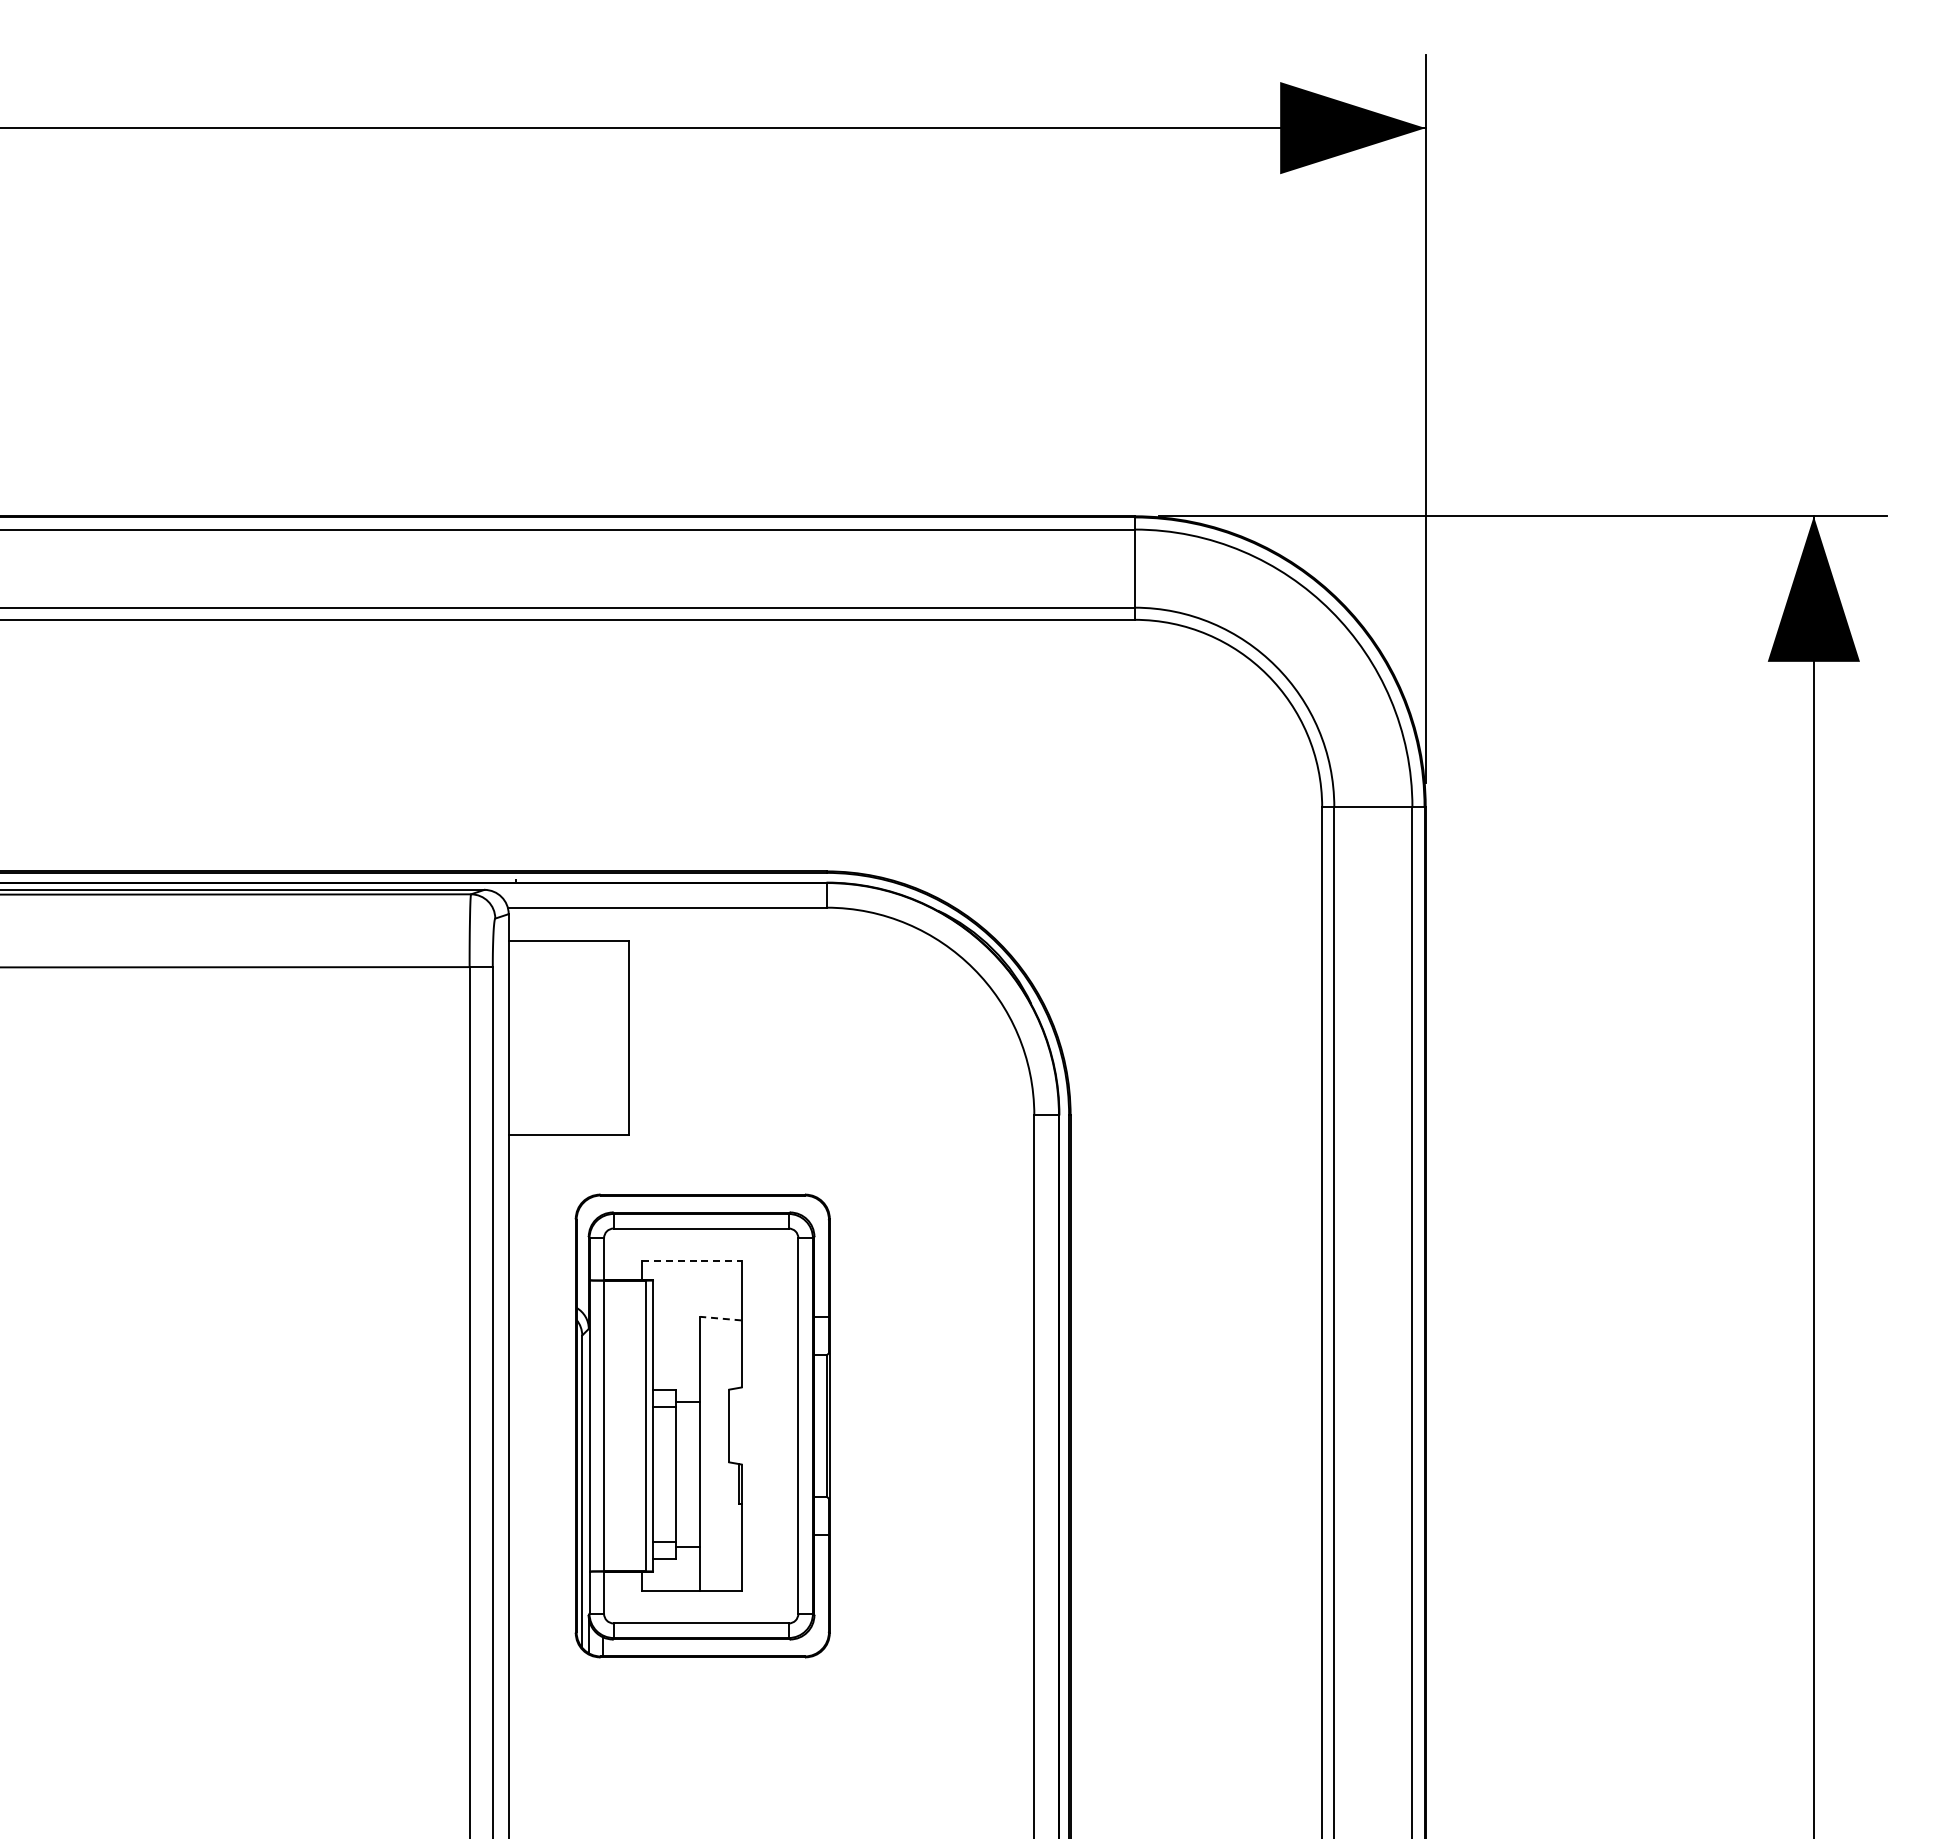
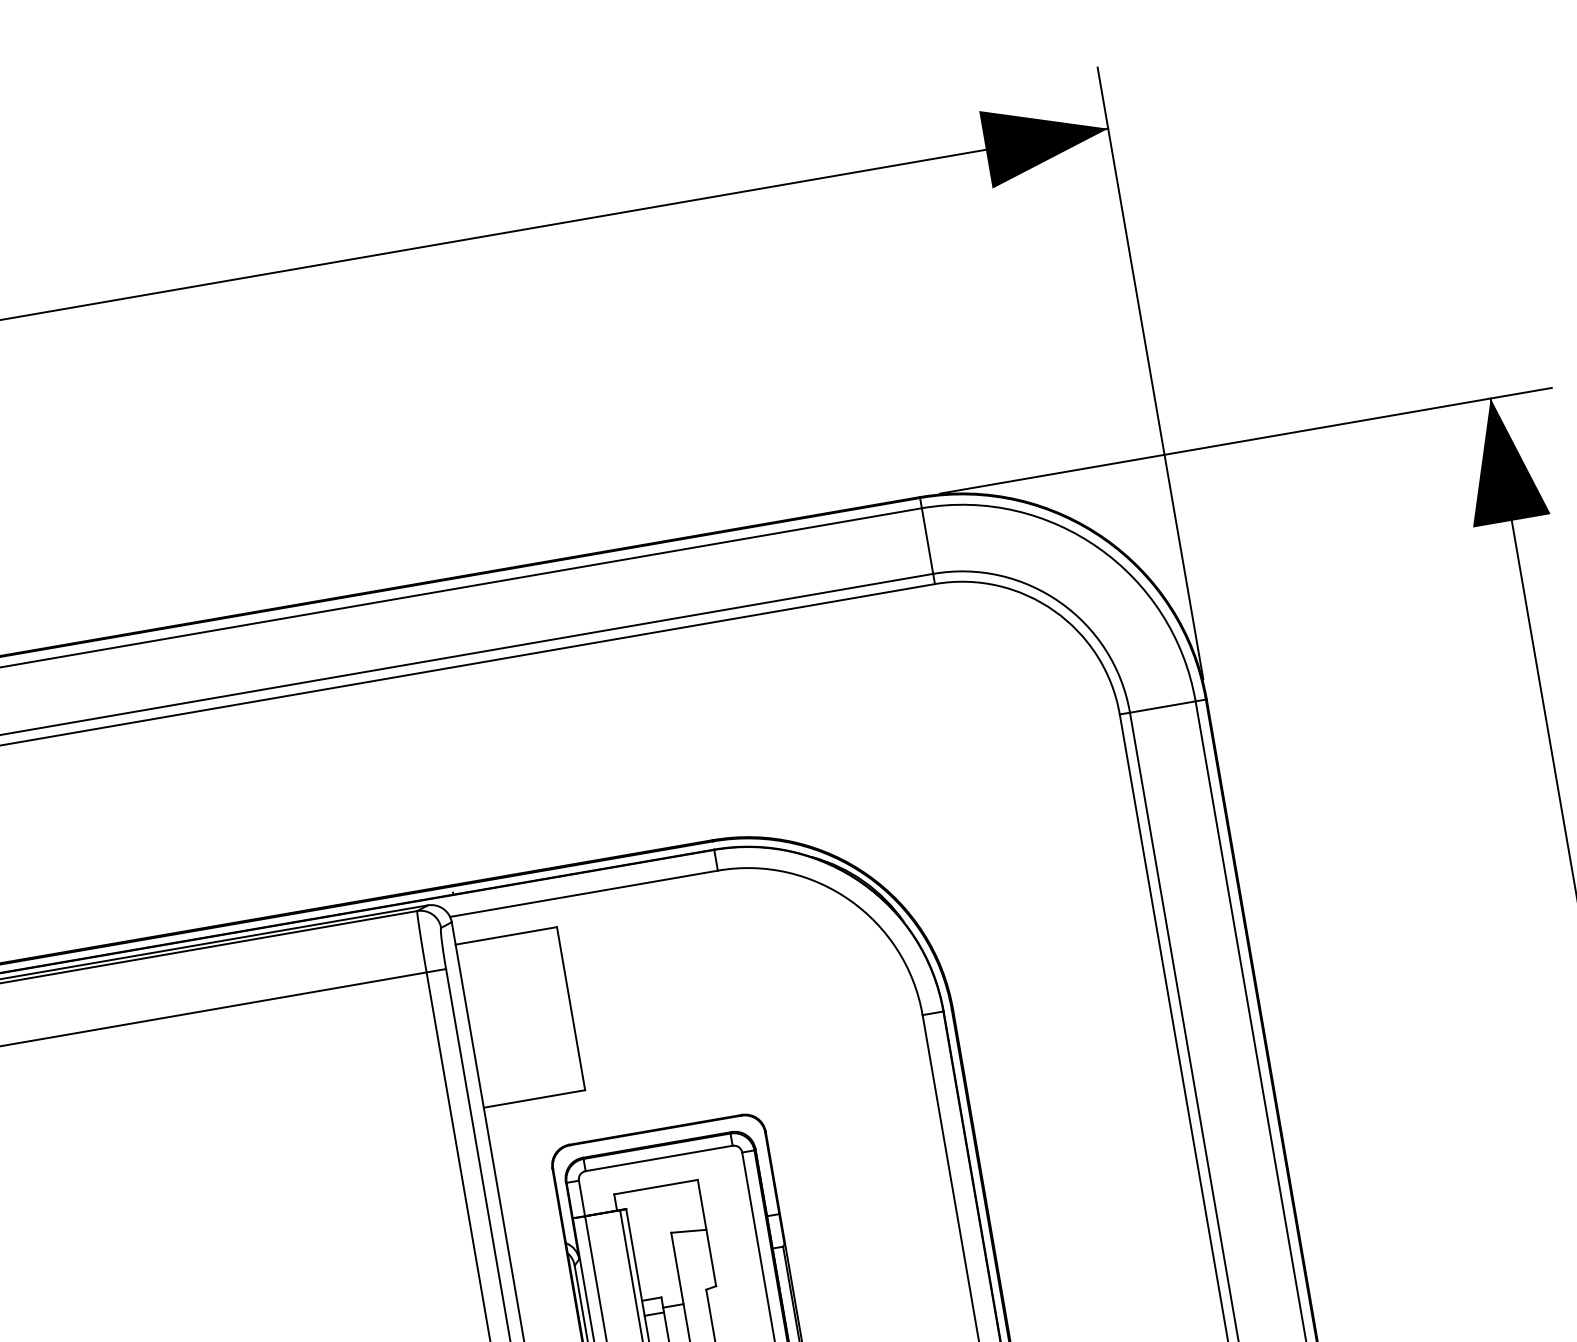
line: (691, 1261) -> (655, 1187), dashed -> solid
line: (720, 1318) -> (688, 1231), dashed -> solid

